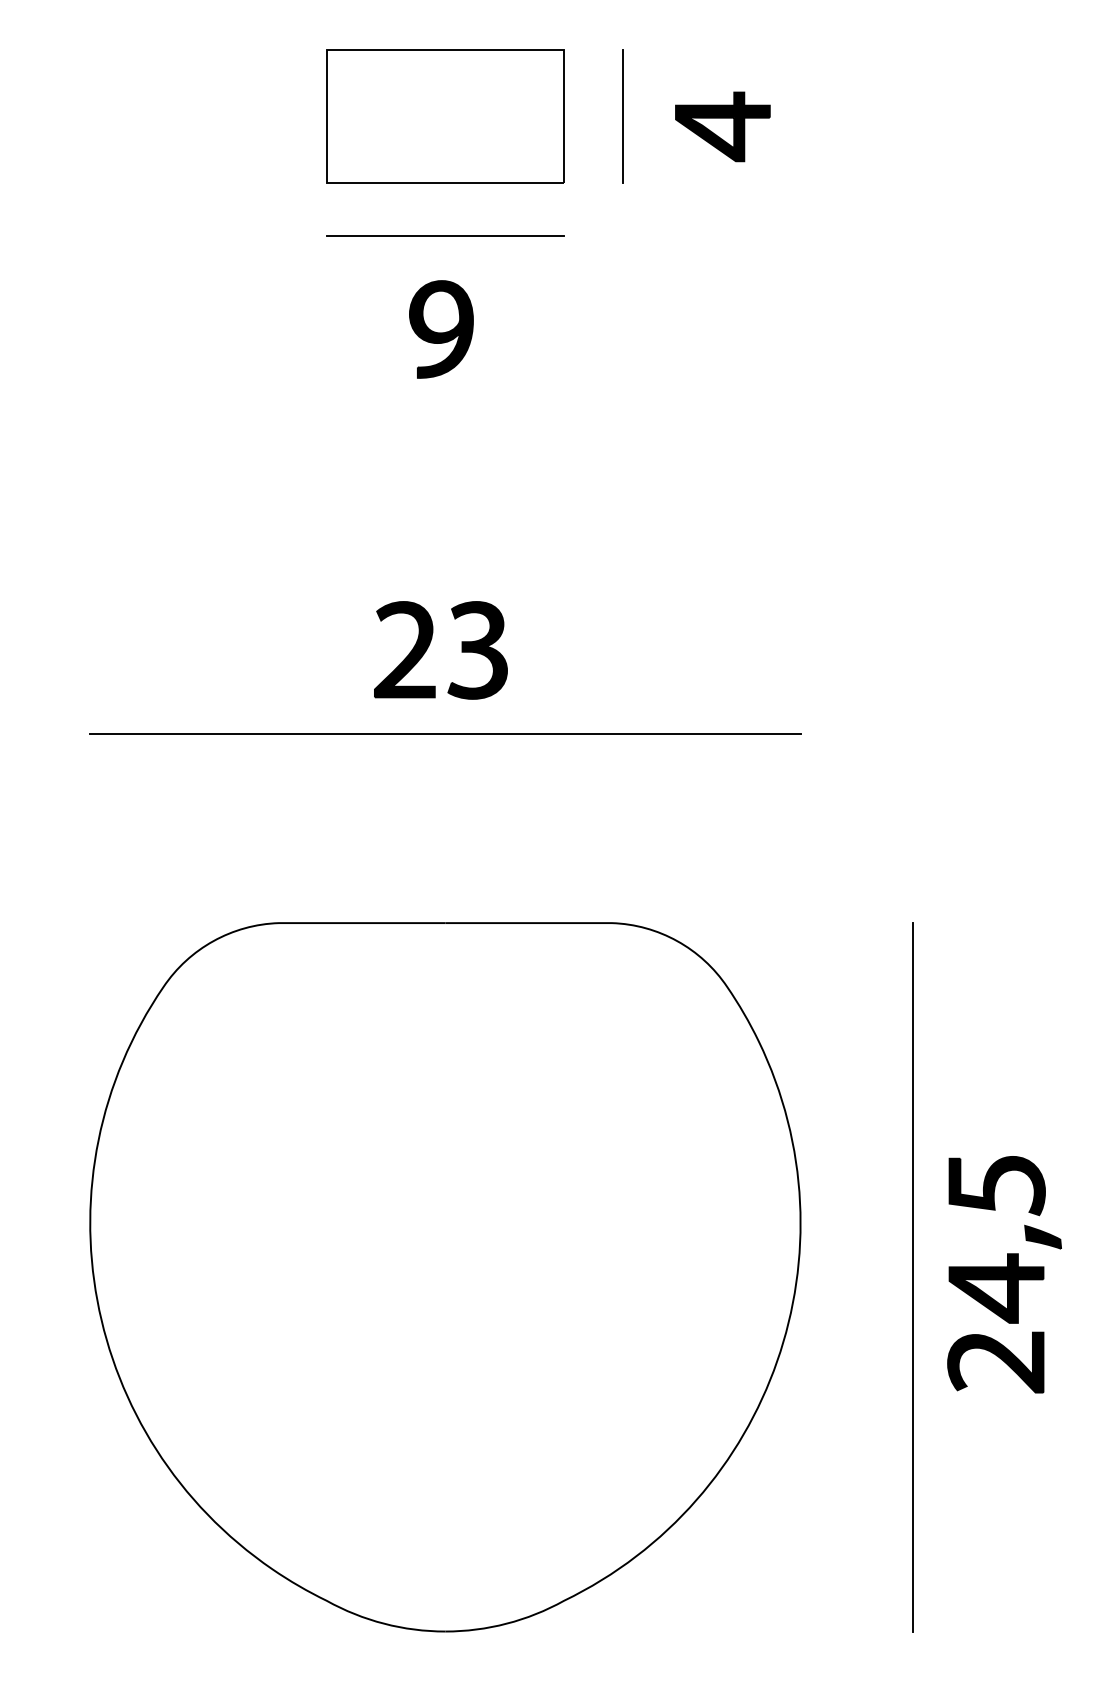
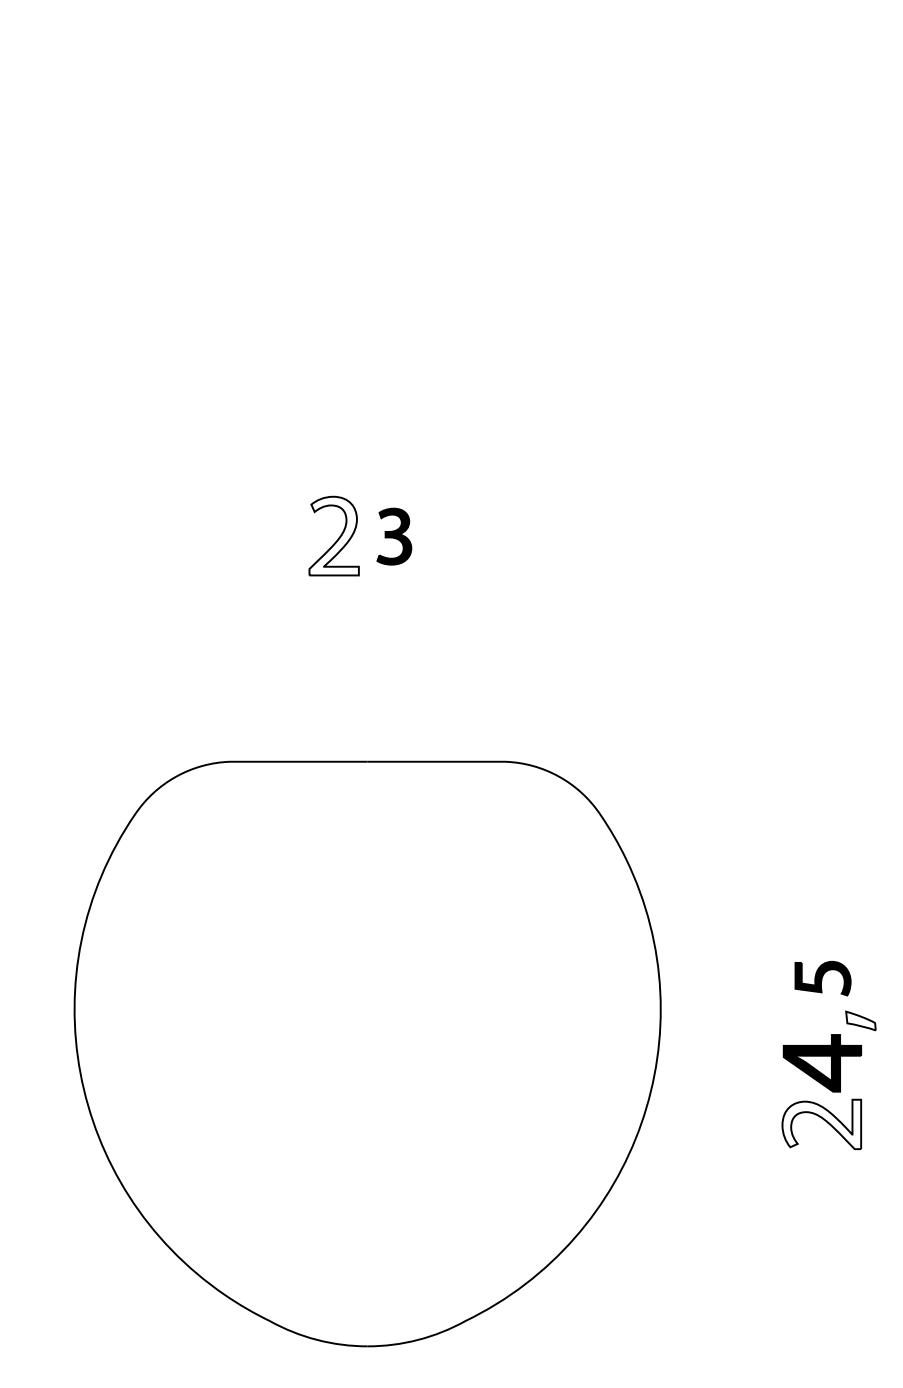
part: (445, 116) -> (367, 96), removed
line: (623, 116) -> (514, 96), removed
part: (722, 126) -> (596, 104), removed
line: (445, 235) -> (367, 194), removed
part: (441, 329) -> (364, 271), removed
fill: (404, 648) -> (333, 535), removed
part: (477, 650) -> (394, 536), size x0.7
line: (445, 733) -> (367, 605), removed
part: (996, 1185) -> (822, 978), size x0.7
fill: (1042, 1236) -> (860, 1020), removed
line: (912, 1276) -> (753, 1053), removed
fill: (995, 1362) -> (821, 1124), removed

